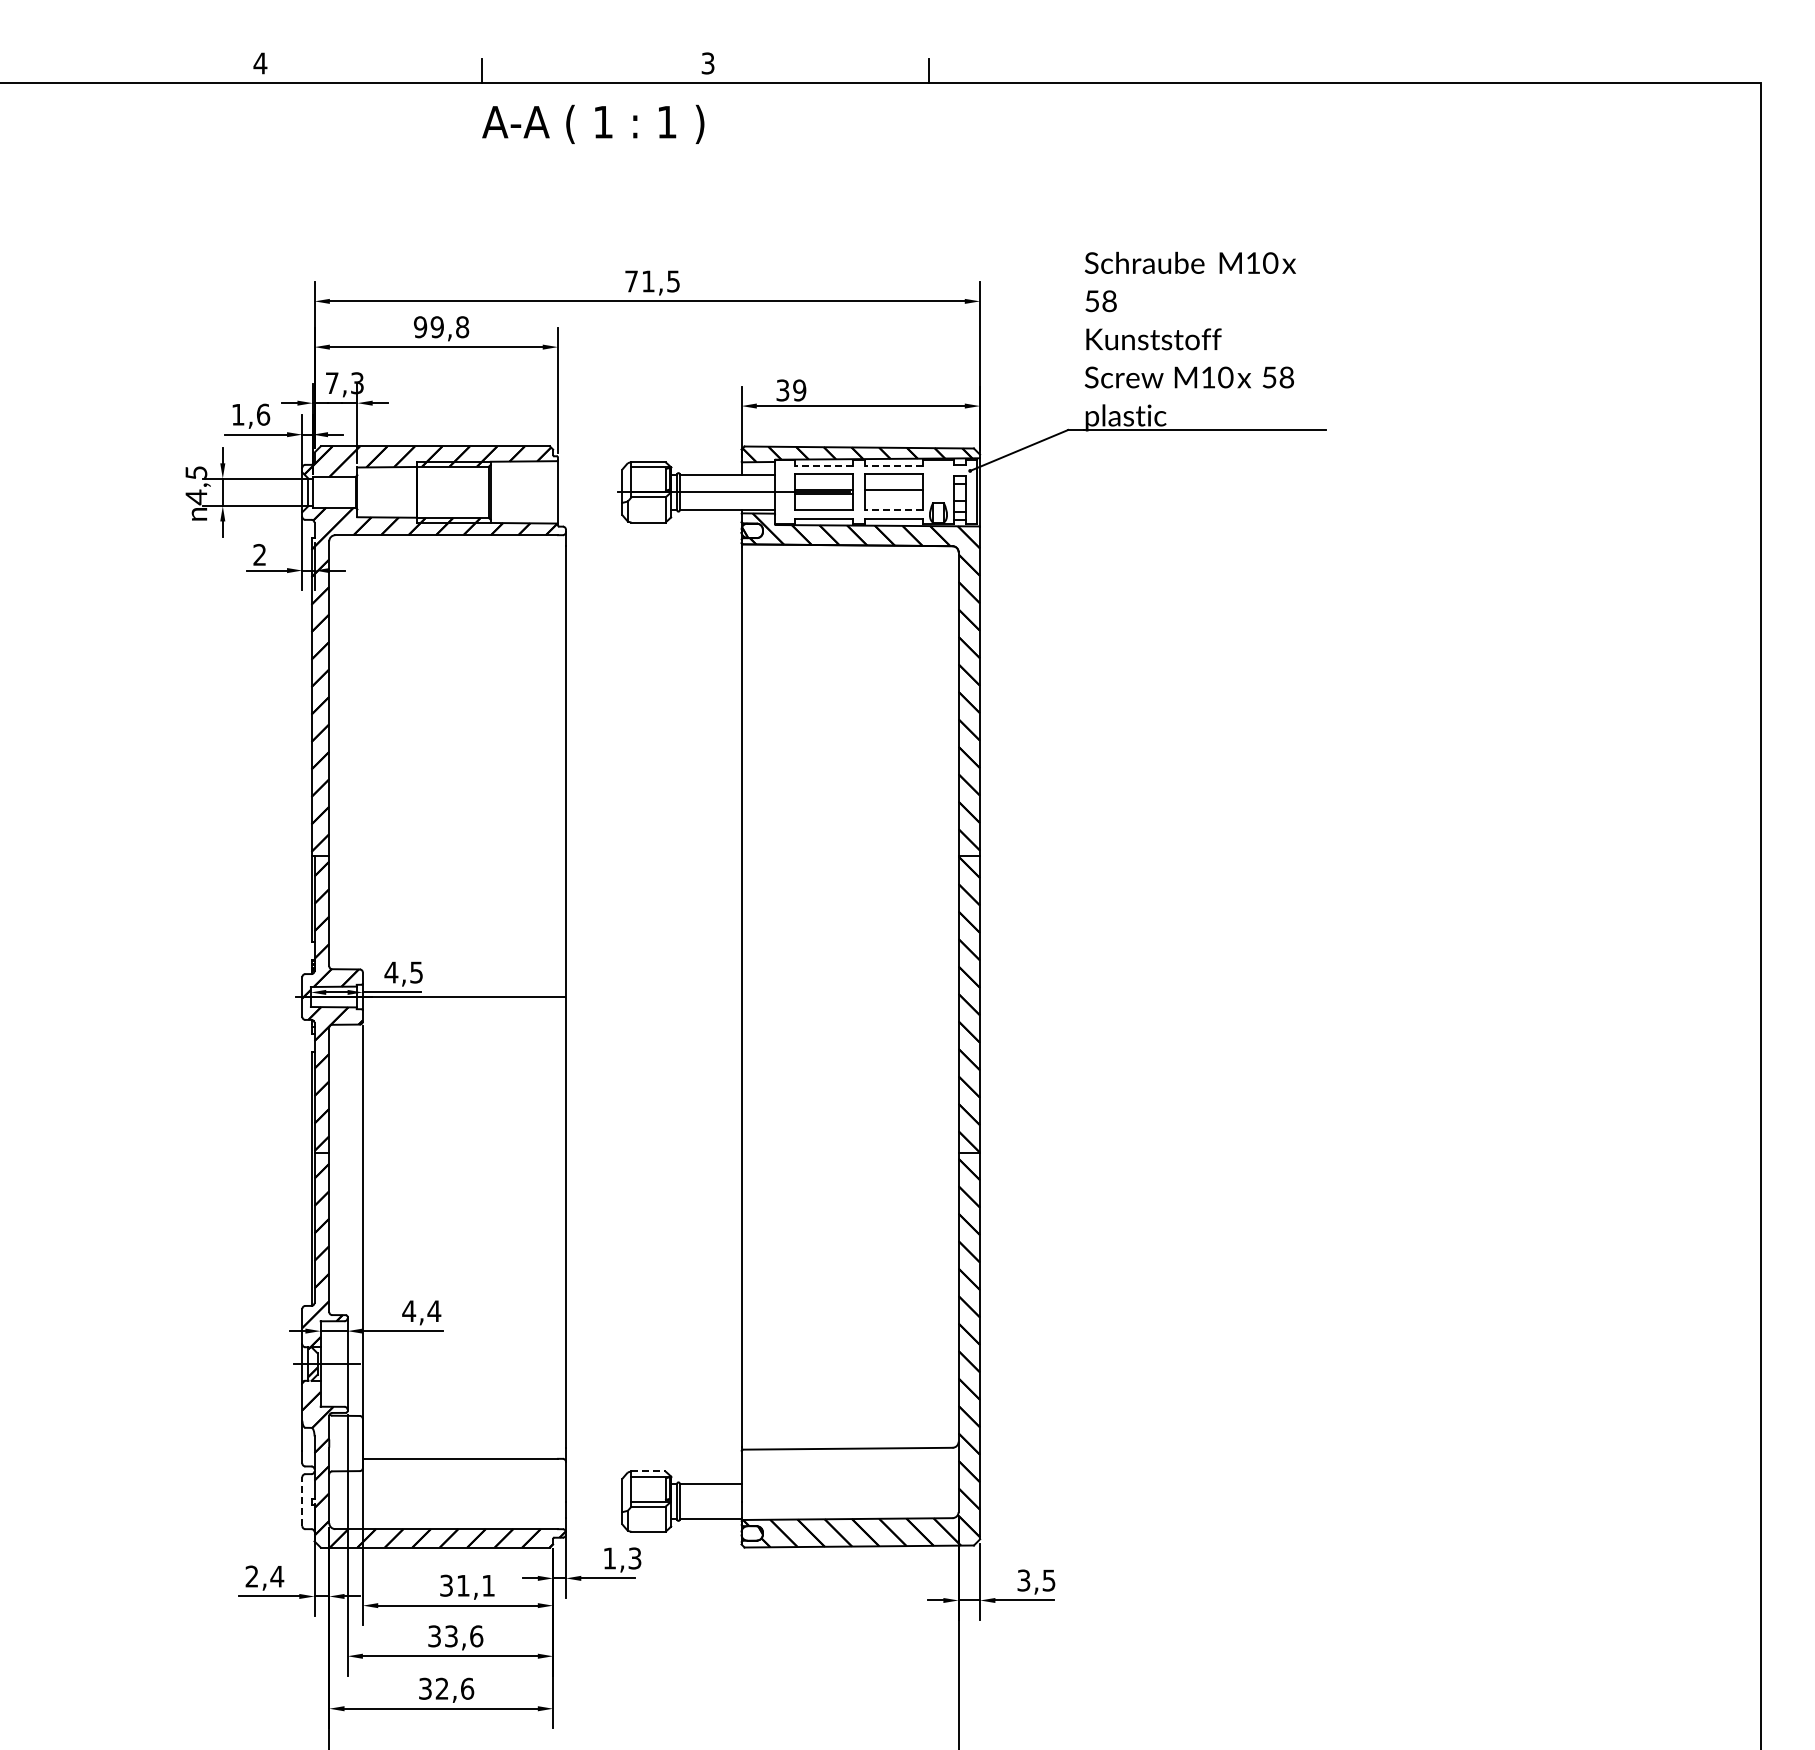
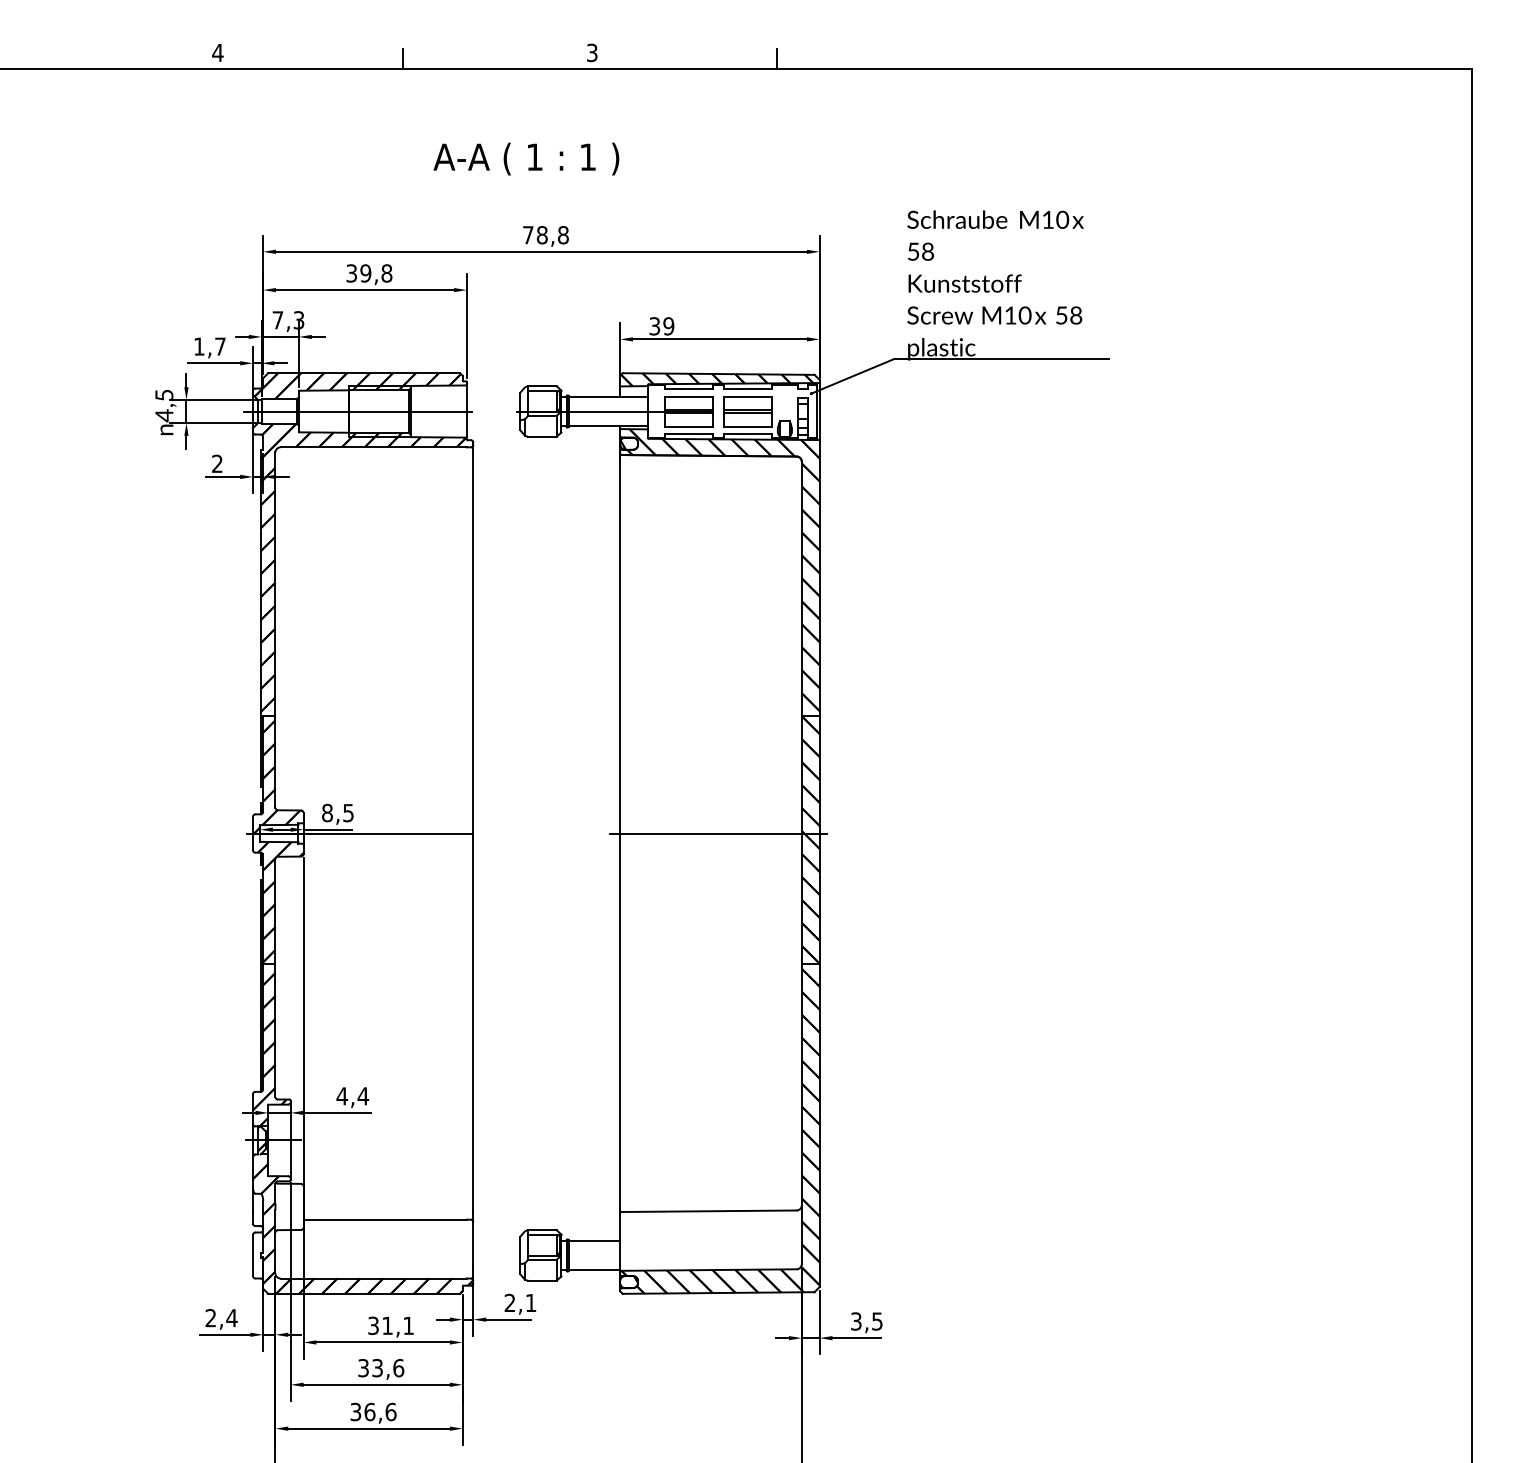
text: (593, 123) -> (526, 158), moved
text: (660, 281) -> (552, 235), 71,5 -> 78,8
text: (420, 327) -> (351, 273), 99,8 -> 39,8
text: (263, 414) -> (220, 346), 1,6 -> 1,7
line: (823, 465) -> (688, 389), dashed -> solid
line: (893, 465) -> (747, 389), dashed -> solid
line: (428, 492) -> (358, 411), added
line: (894, 494) -> (748, 413), added
line: (893, 510) -> (747, 426), dashed -> solid
text: (391, 972) -> (327, 813), 4,5 -> 8,5
line: (859, 997) -> (718, 833), added
line: (648, 1471) -> (542, 1230), dashed -> solid
line: (302, 1501) -> (253, 1255), dashed -> solid
text: (622, 1558) -> (520, 1303), 1,3 -> 2,1
text: (441, 1688) -> (369, 1411), 32,6 -> 36,6

